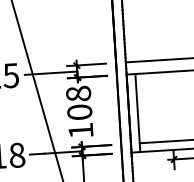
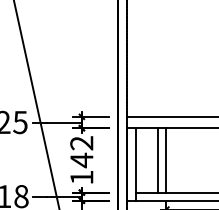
text: (78, 103) -> (81, 152), 108 -> 142
line: (170, 106) -> (166, 160), added
line: (162, 107) -> (158, 160), added

